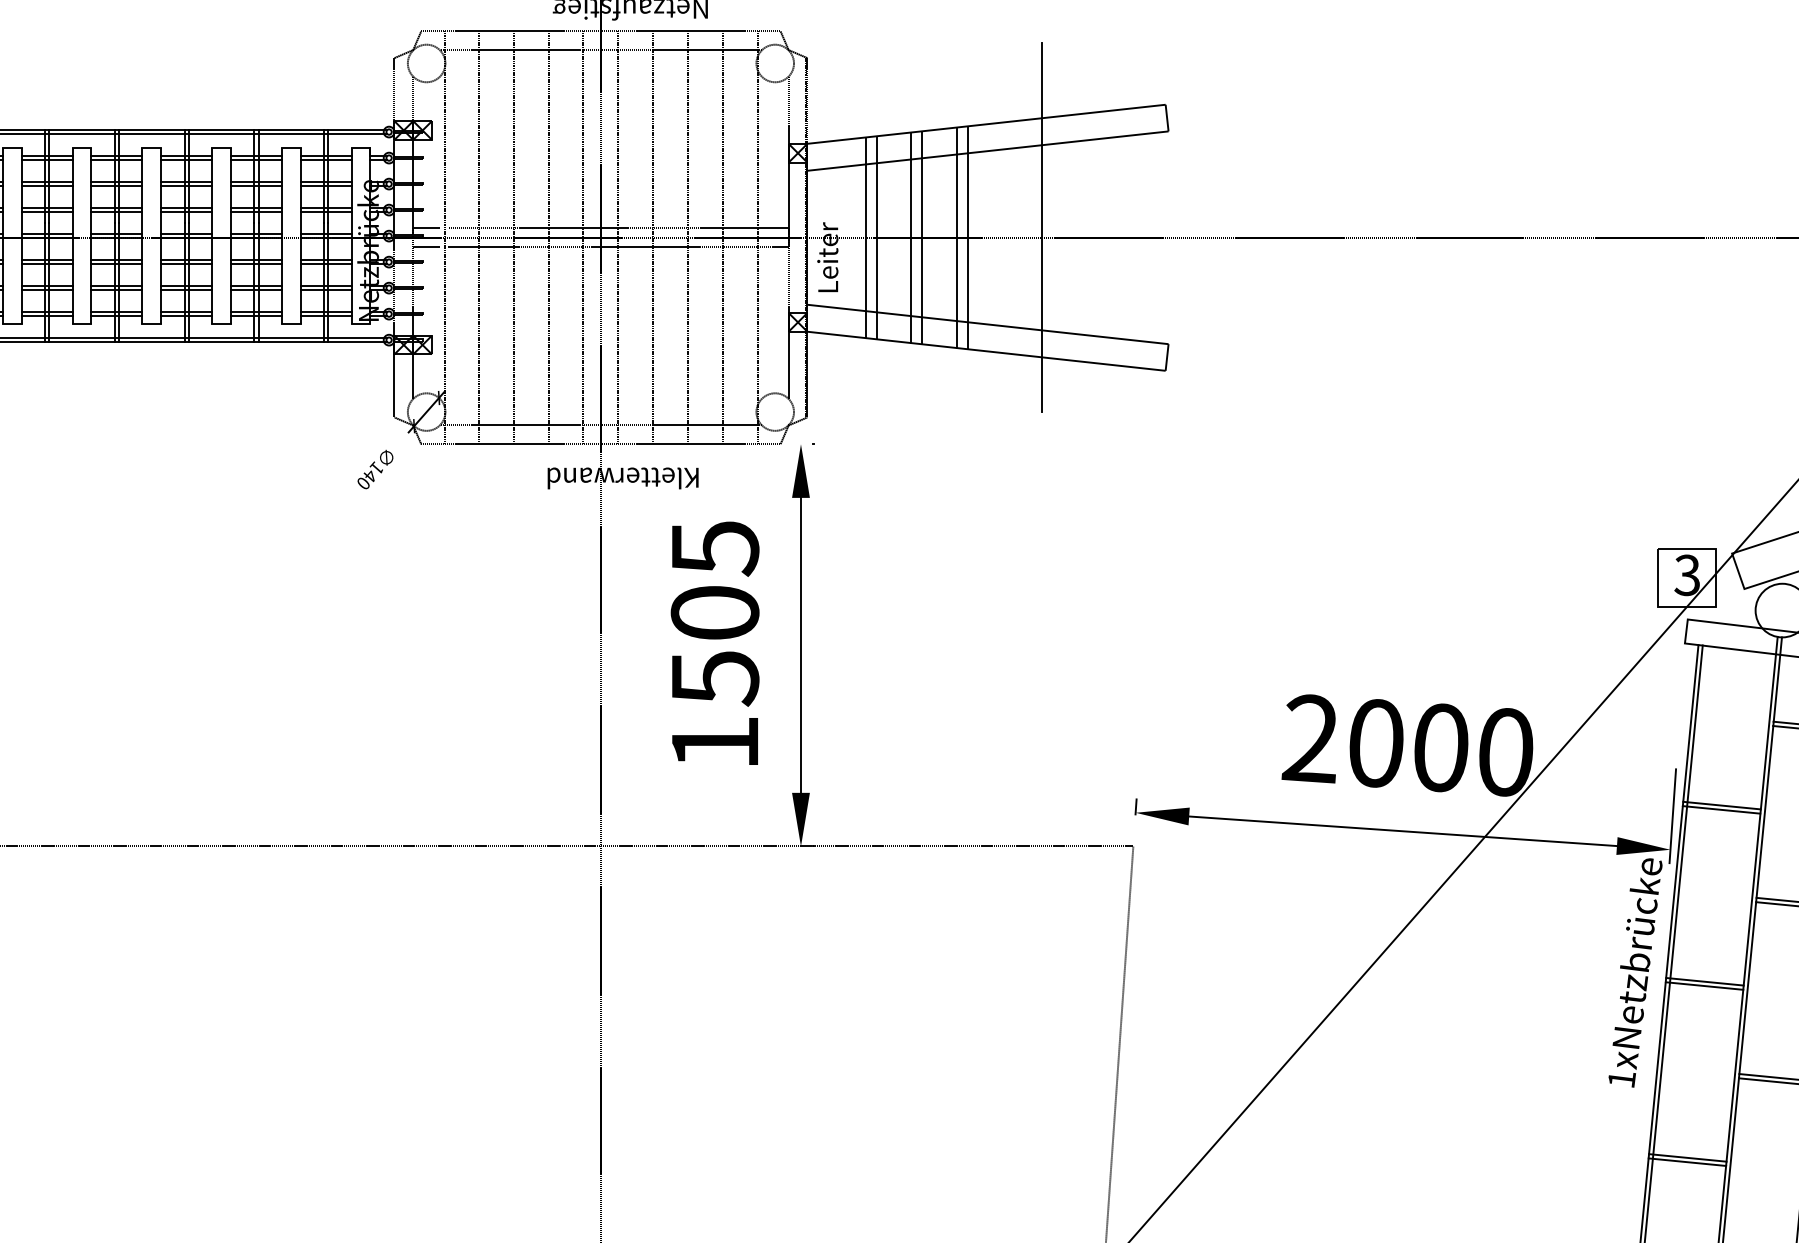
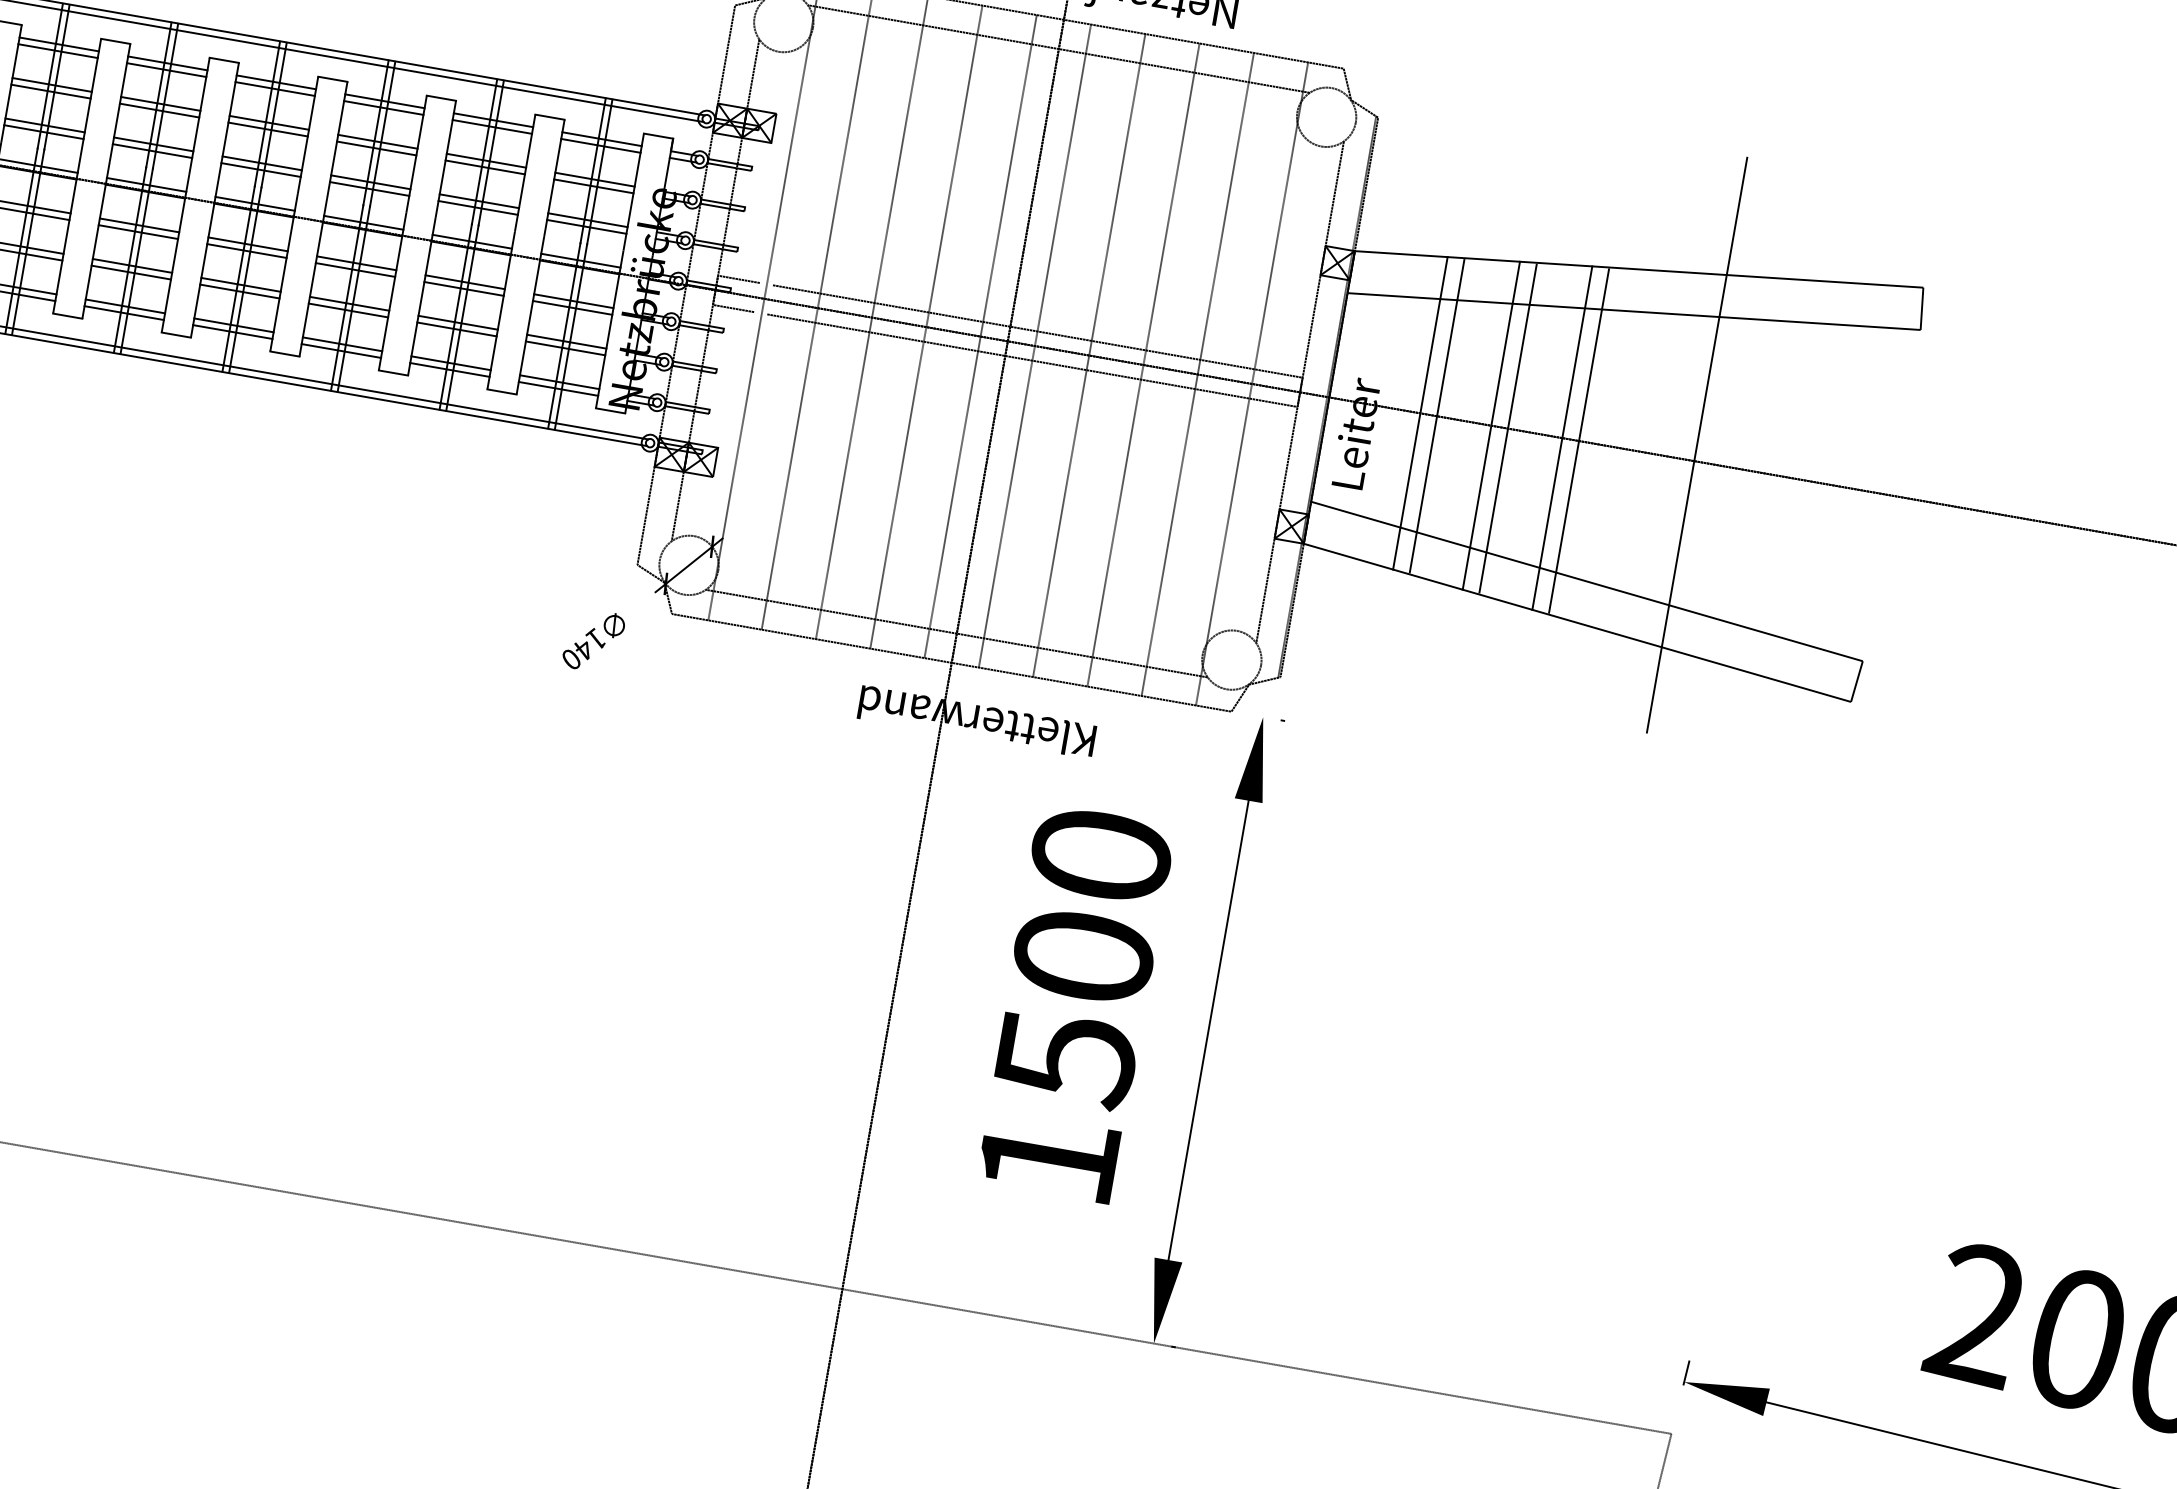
text: (714, 548) -> (1100, 856), 1505 -> 1500

